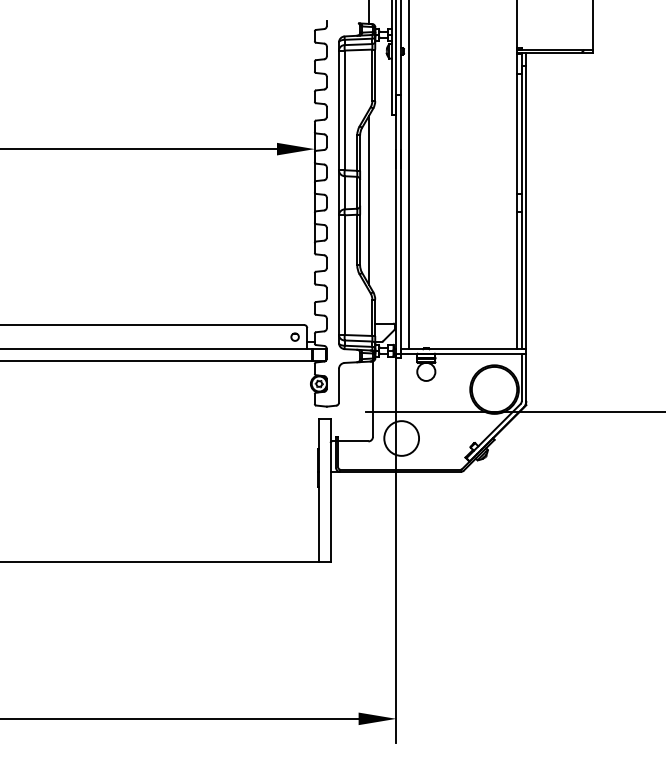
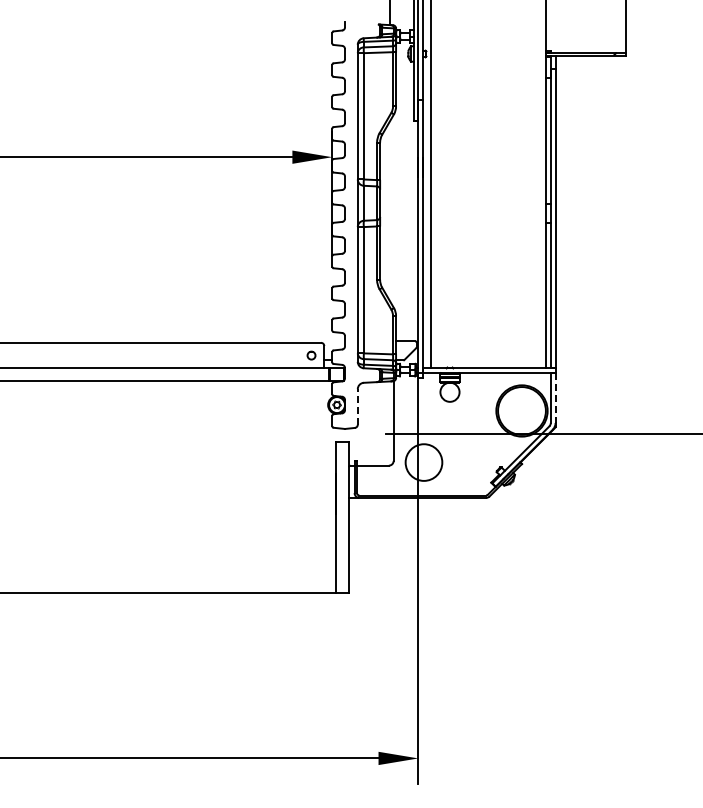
line: (369, 199) -> (389, 210), removed
line: (526, 377) -> (555, 398), solid -> dashed
line: (338, 385) -> (357, 406), solid -> dashed

